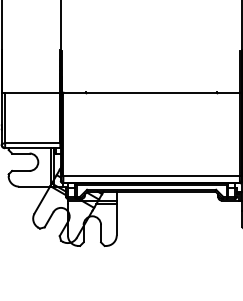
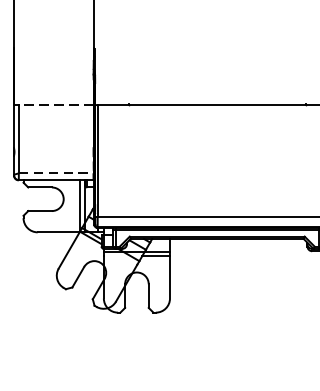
line: (32, 92) -> (55, 104), solid -> dashed
line: (32, 143) -> (55, 173), solid -> dashed

